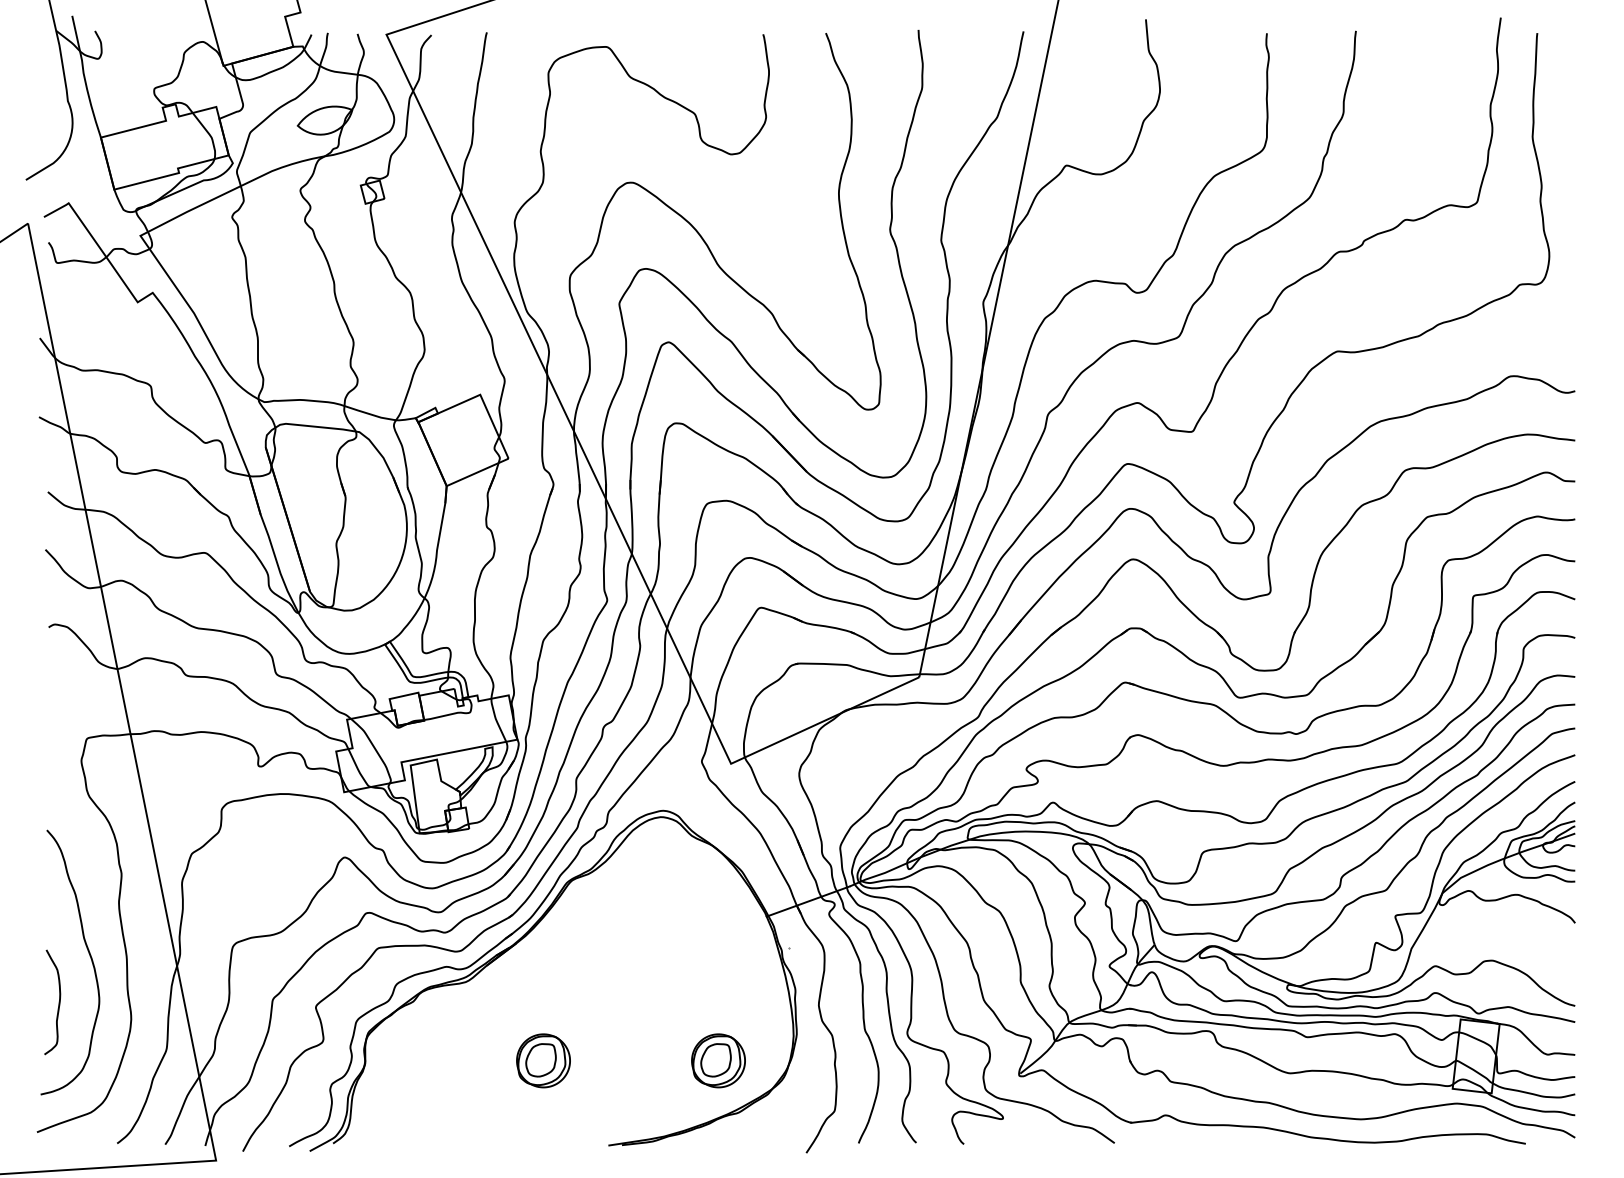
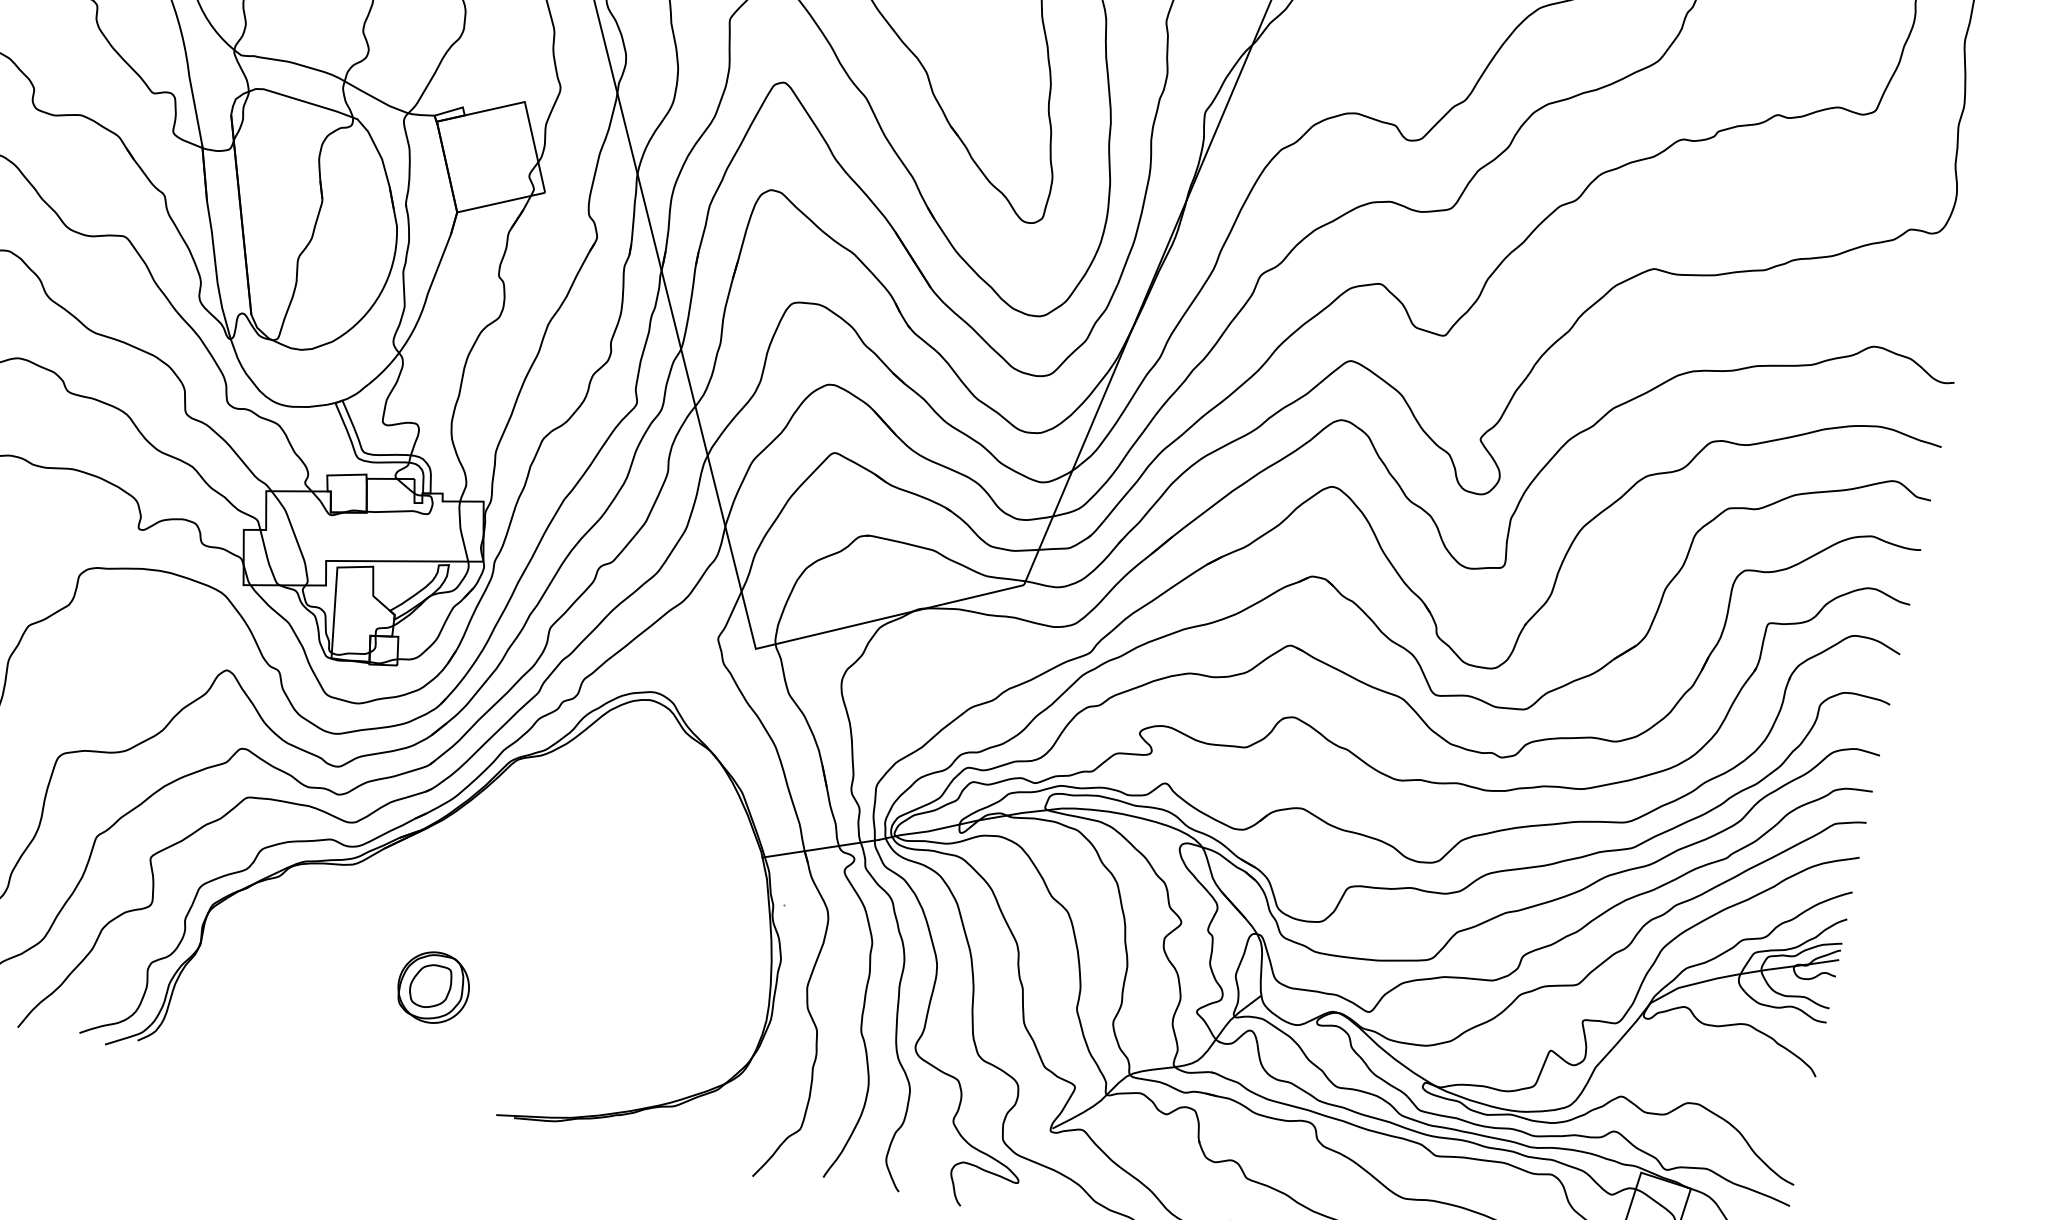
part: (718, 1060) -> (662, 1032), removed

